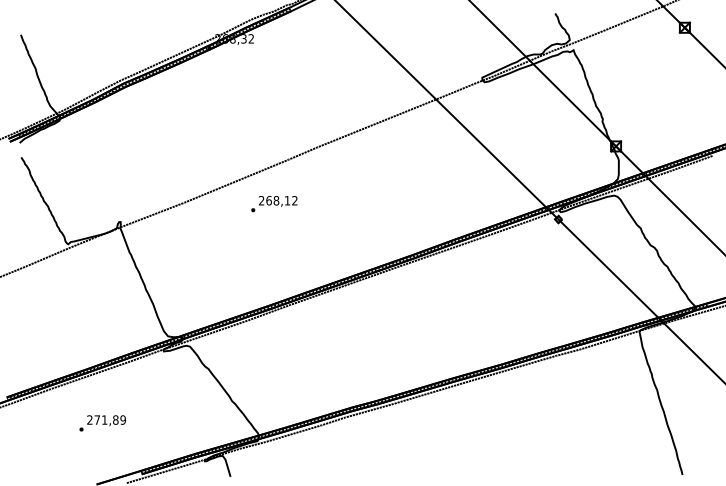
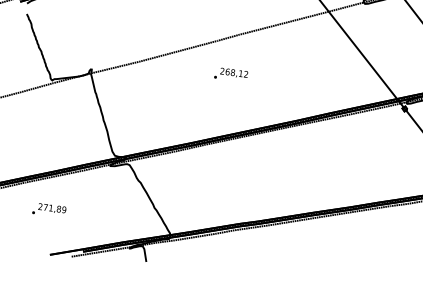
text: (274, 204) -> (231, 75), moved
text: (102, 423) -> (49, 210), moved

